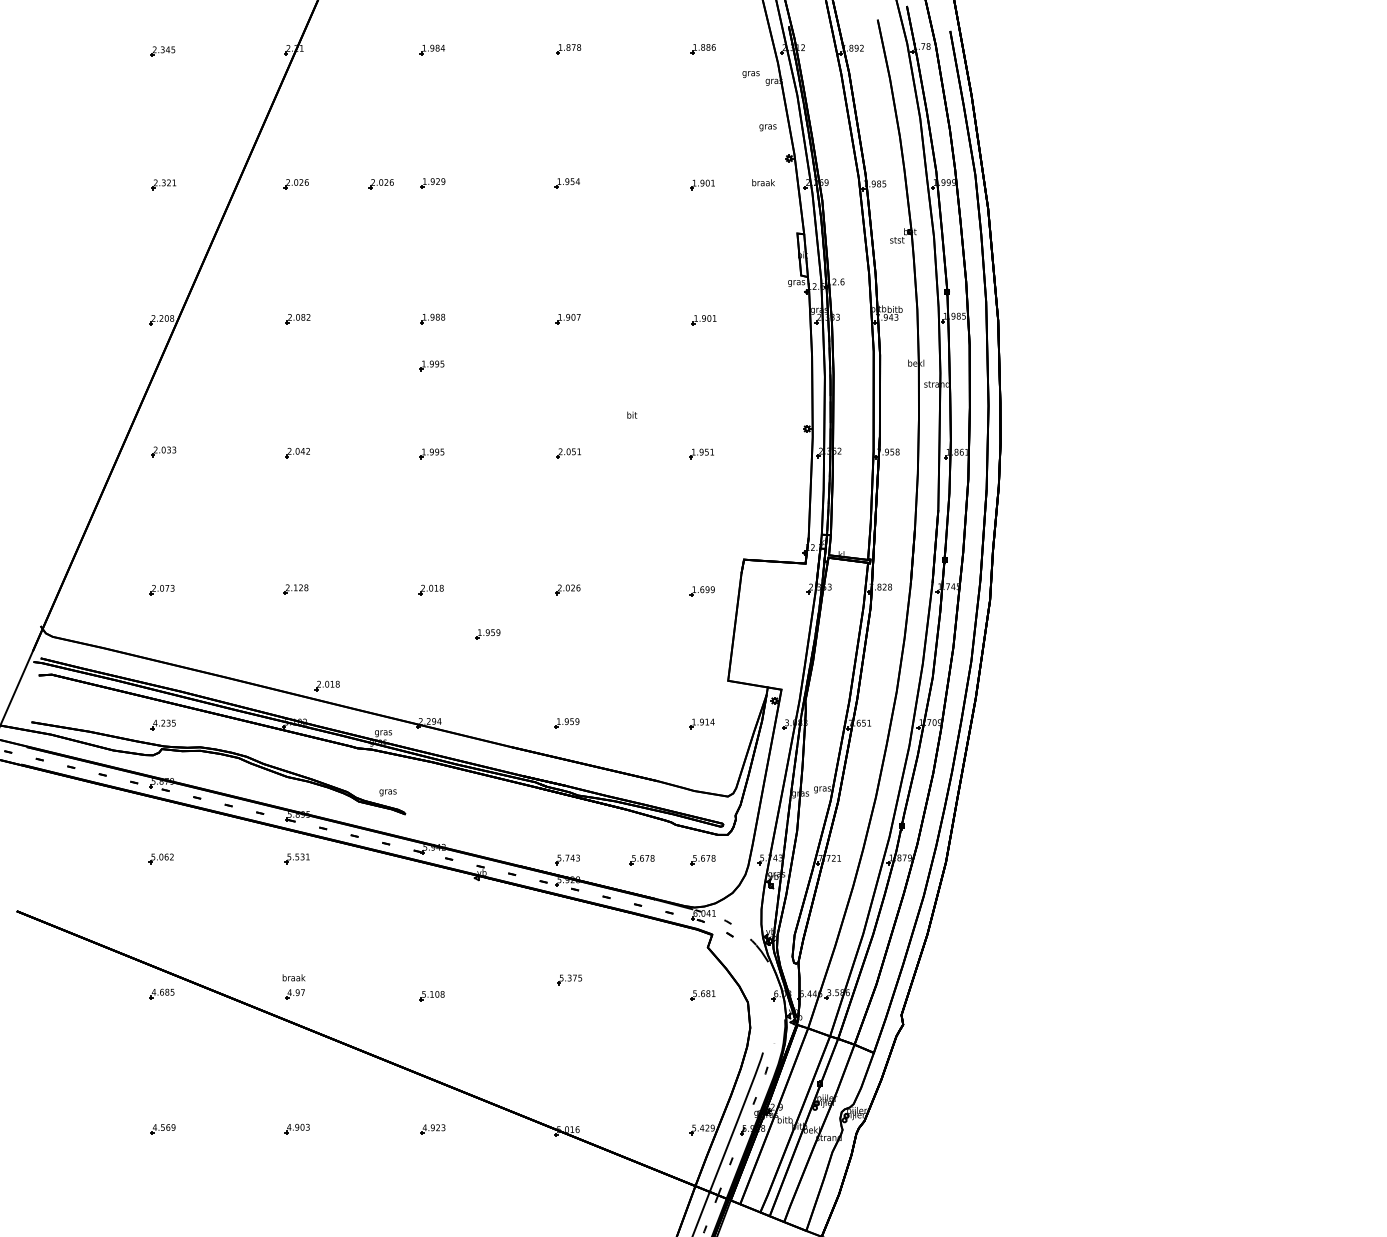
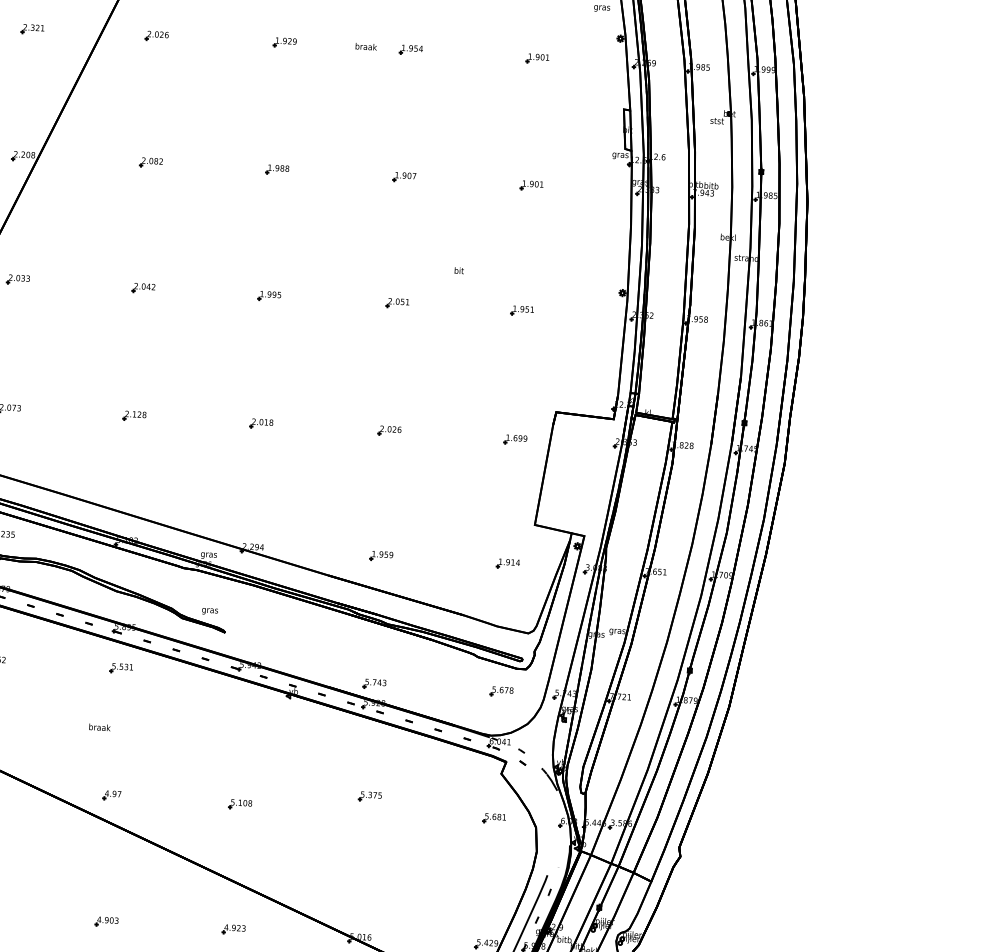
text: (763, 182) -> (366, 46), moved
part: (380, 184) -> (235, 40), removed
part: (431, 365) -> (273, 213), removed
part: (487, 634) -> (311, 468), removed
part: (326, 685) -> (158, 507), removed
part: (641, 860) -> (443, 688), removed
text: (293, 977) -> (99, 727), moved

